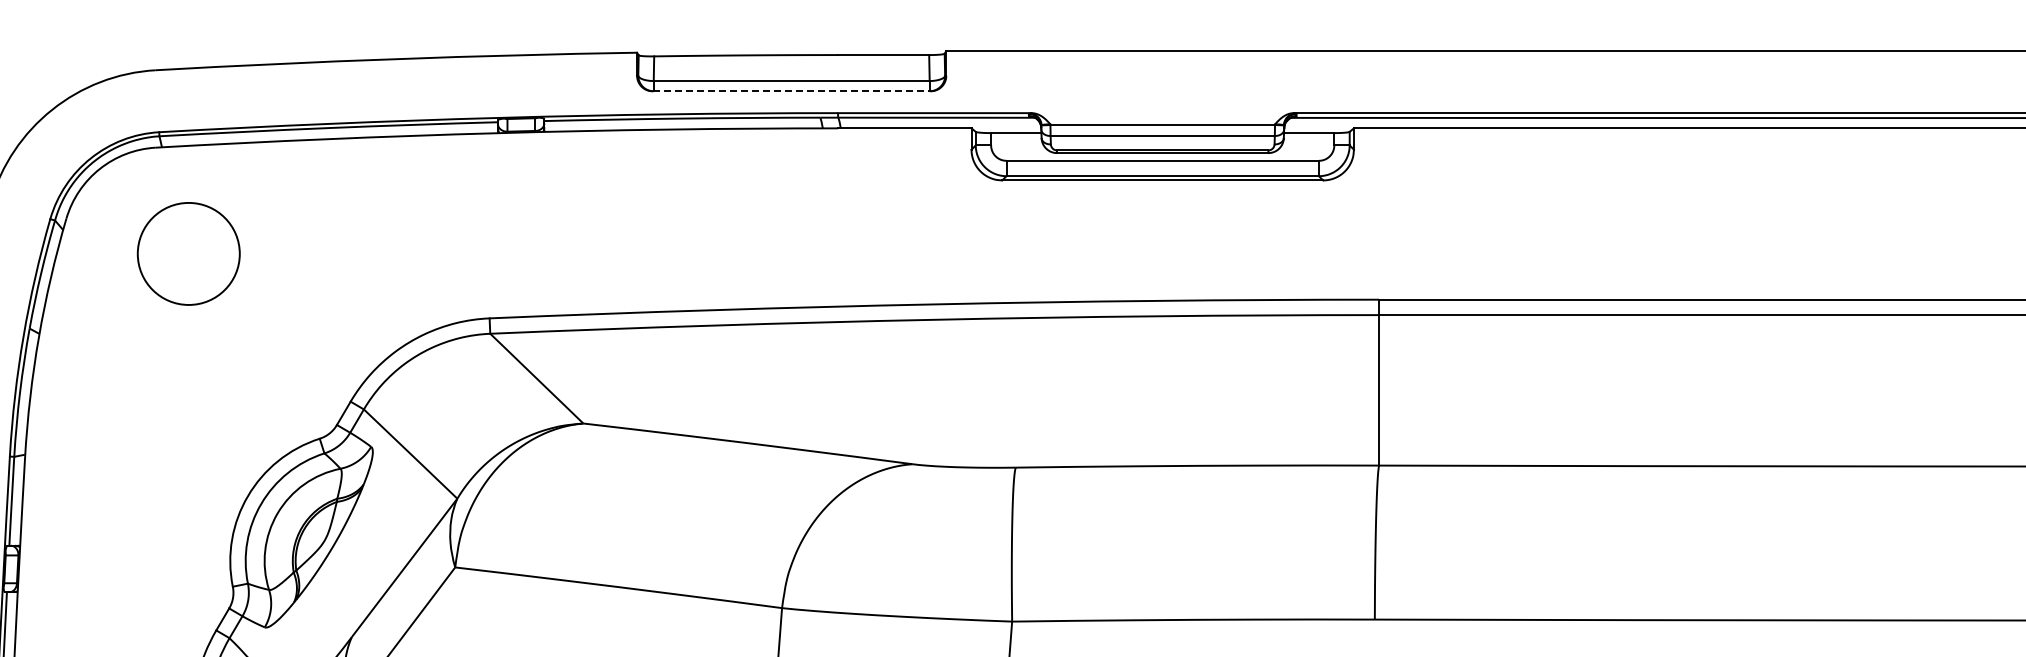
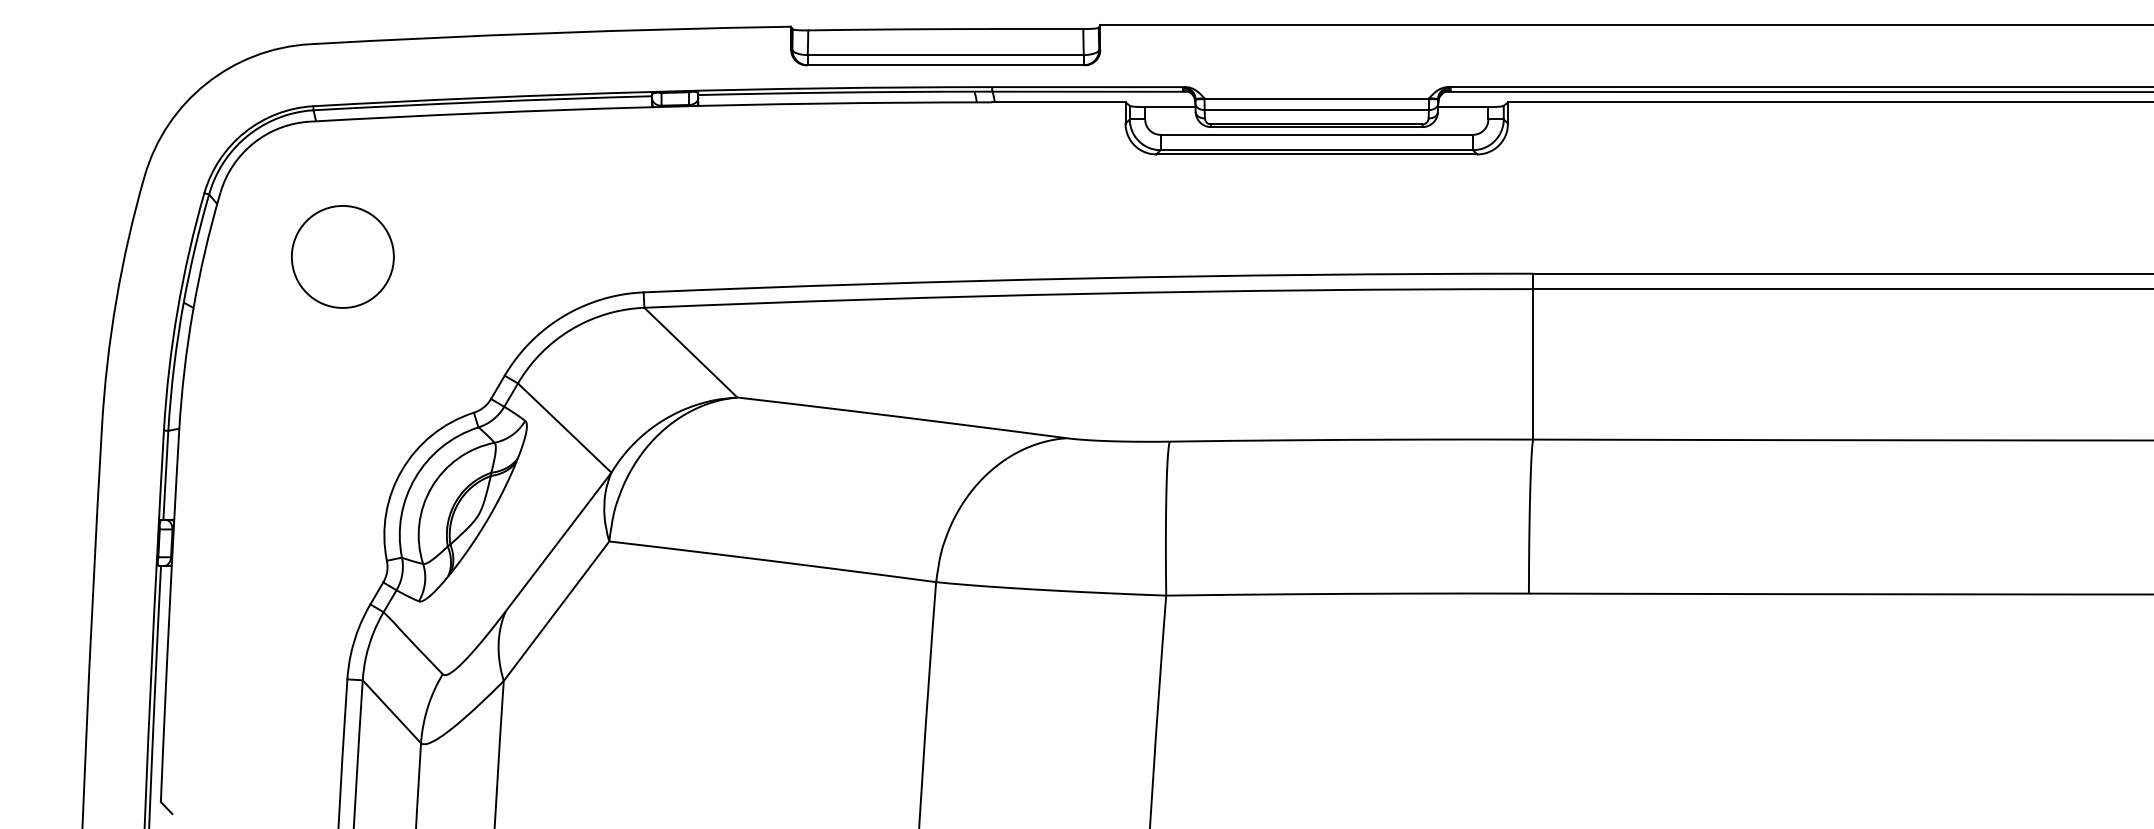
line: (792, 91) -> (946, 65), dashed -> solid
part: (188, 253) -> (342, 256), moved

